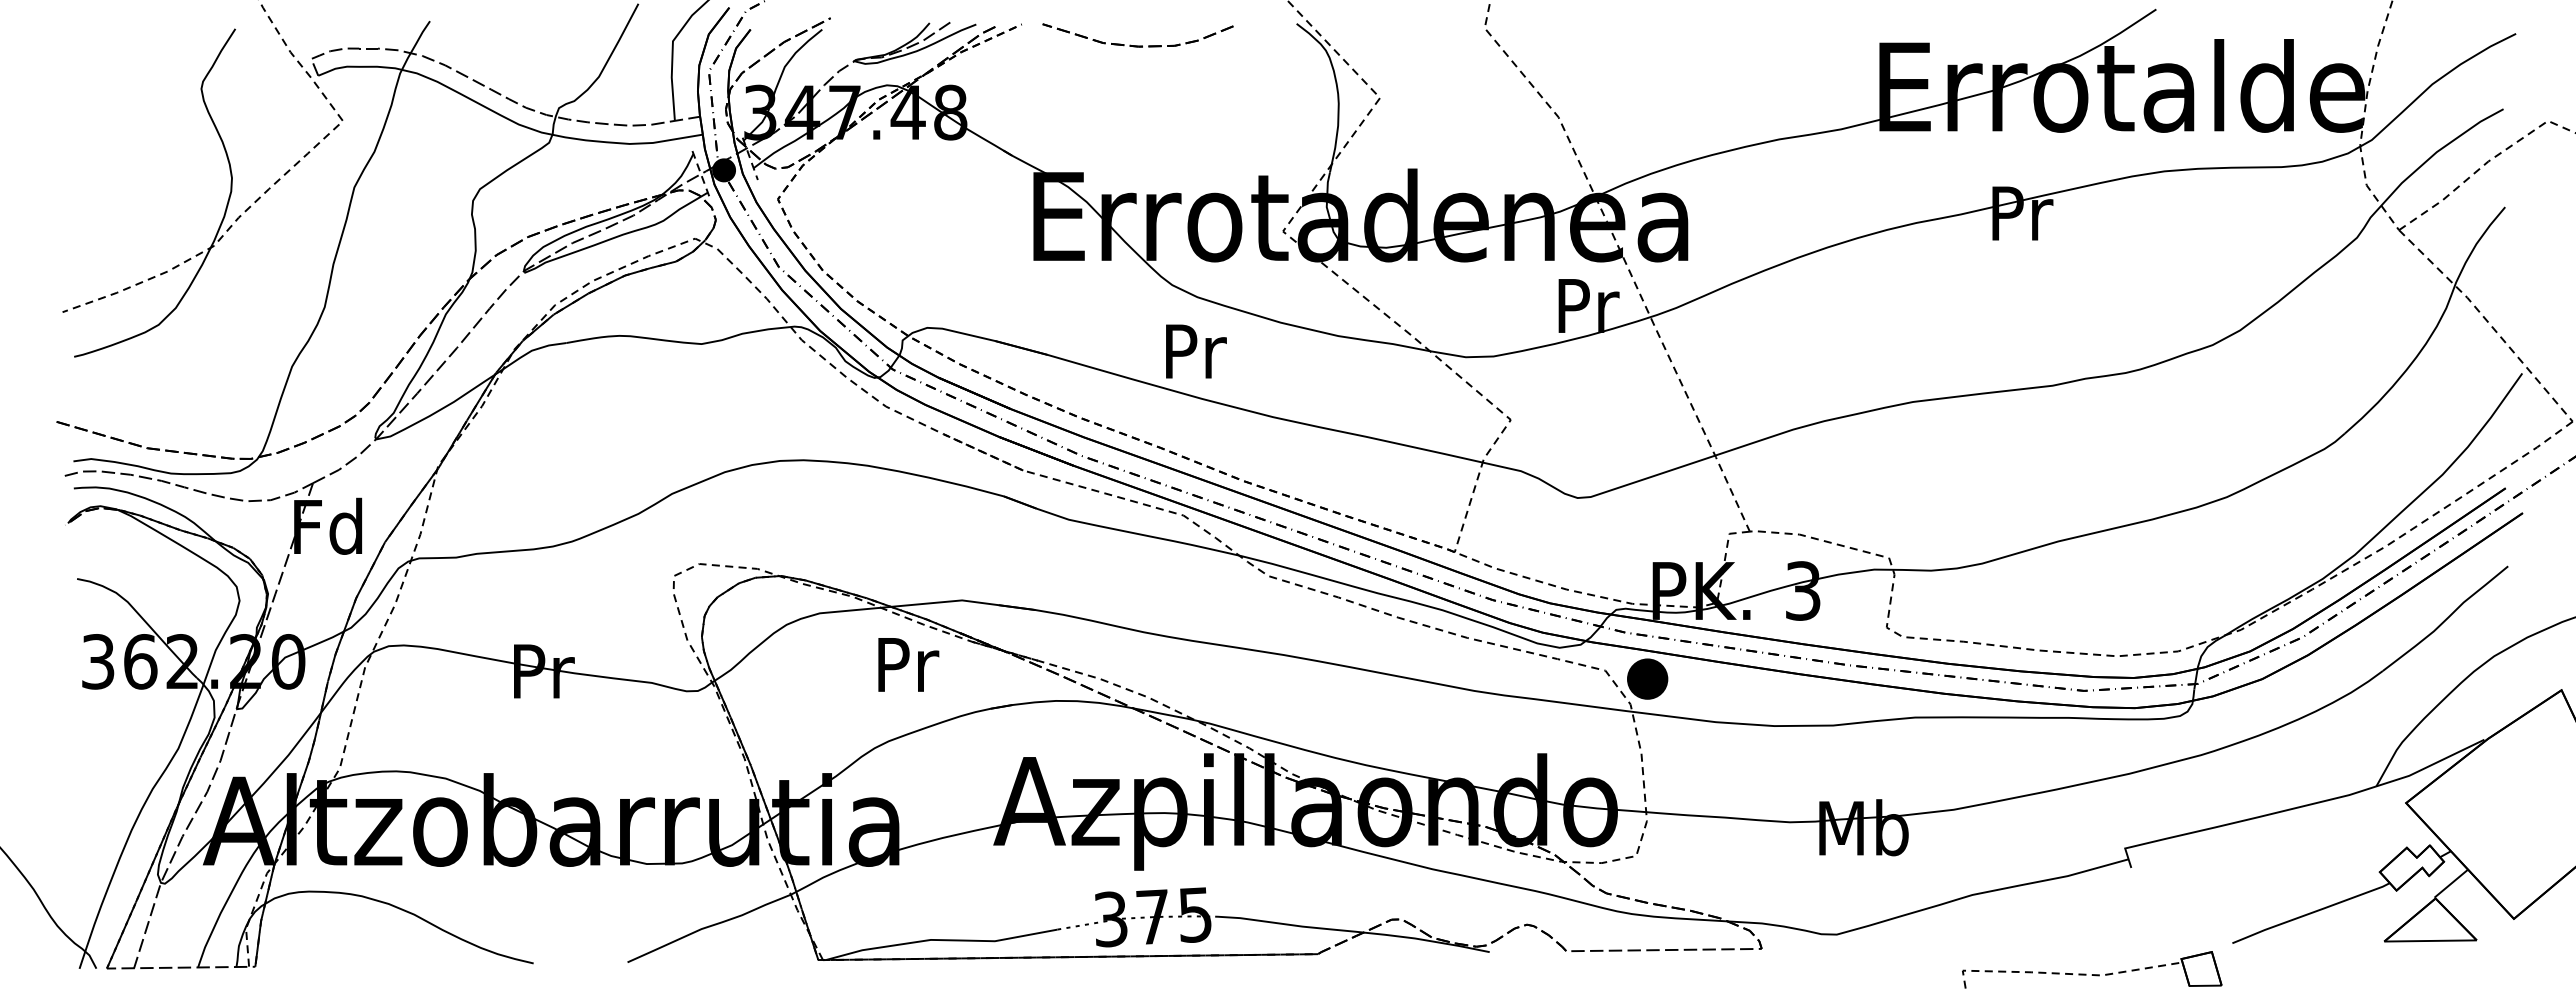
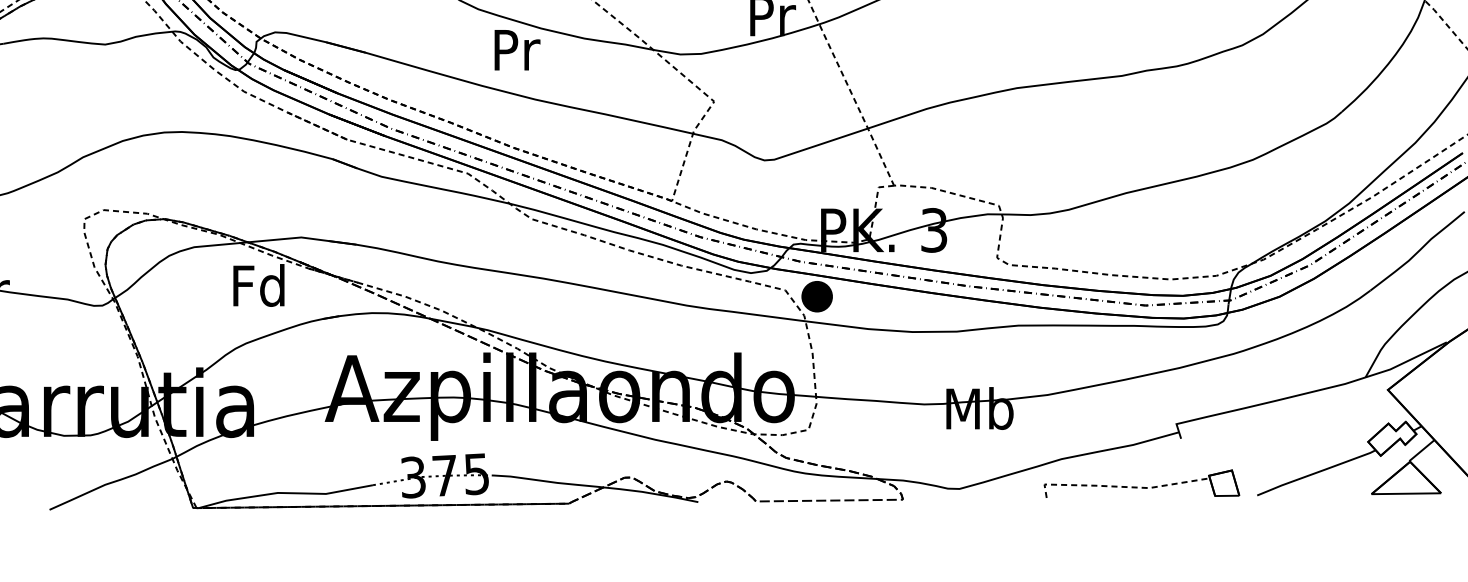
text: (1196, 351) -> (517, 50), moved
text: (905, 663) -> (258, 284), Pr -> Fd
part: (2092, 969) -> (1142, 483), moved

